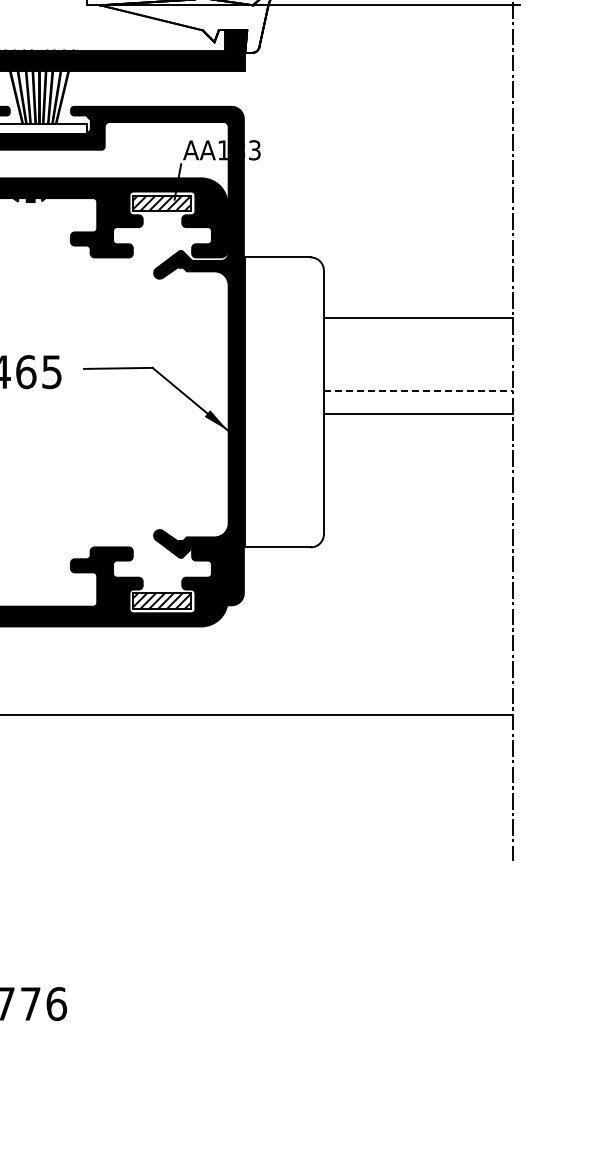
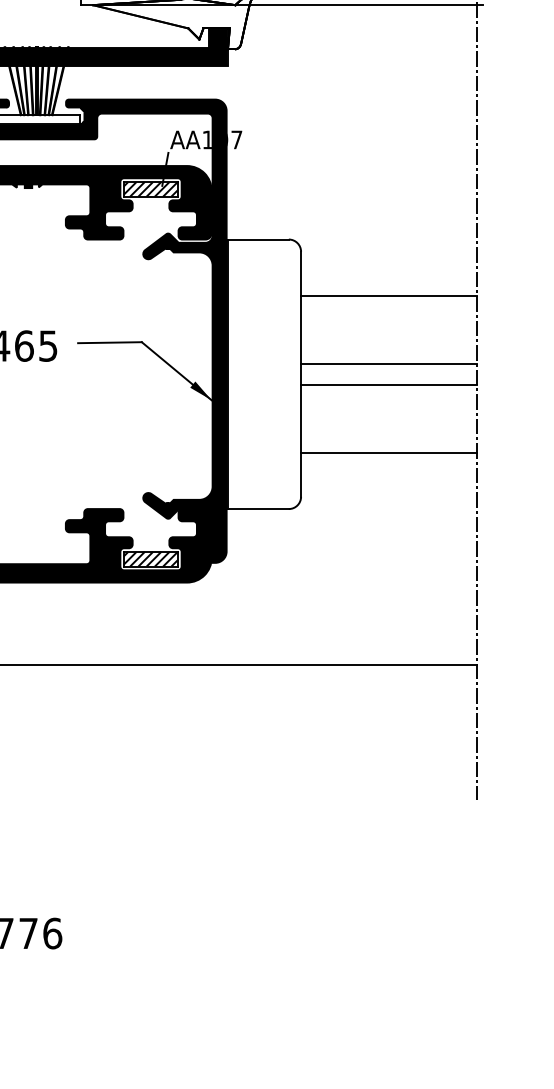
text: (252, 150) -> (234, 140), AA133 -> AA107
line: (418, 390) -> (389, 363), dashed -> solid
line: (418, 486) -> (389, 452), added

